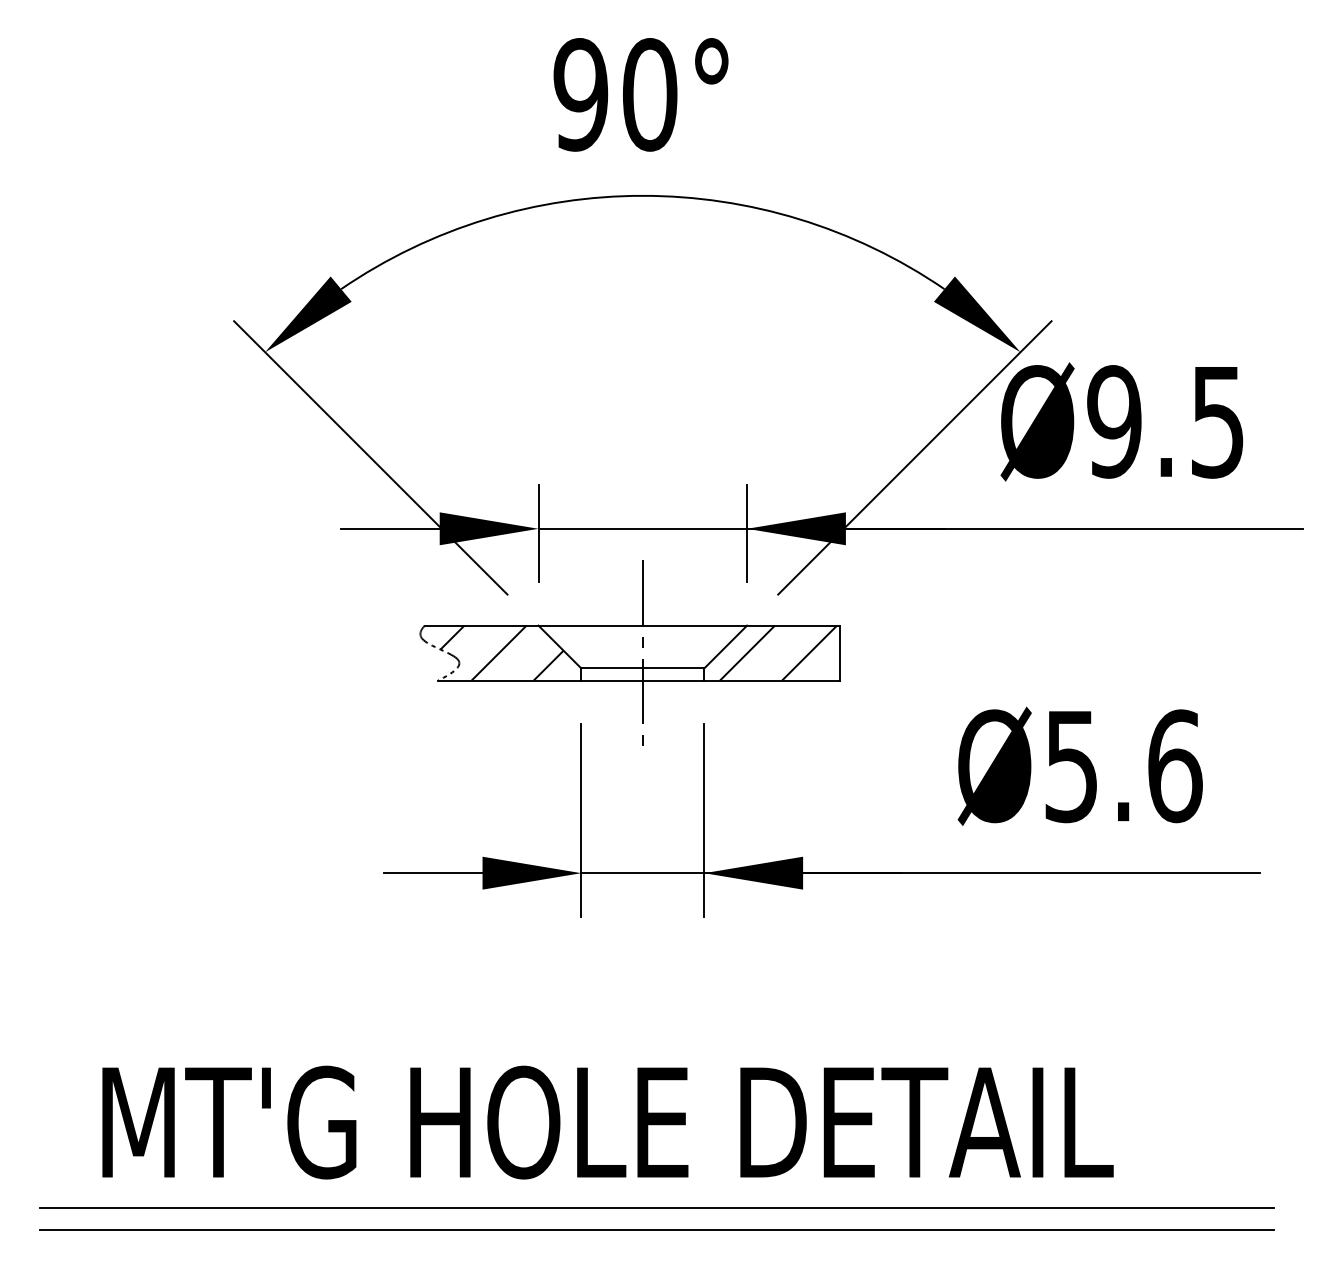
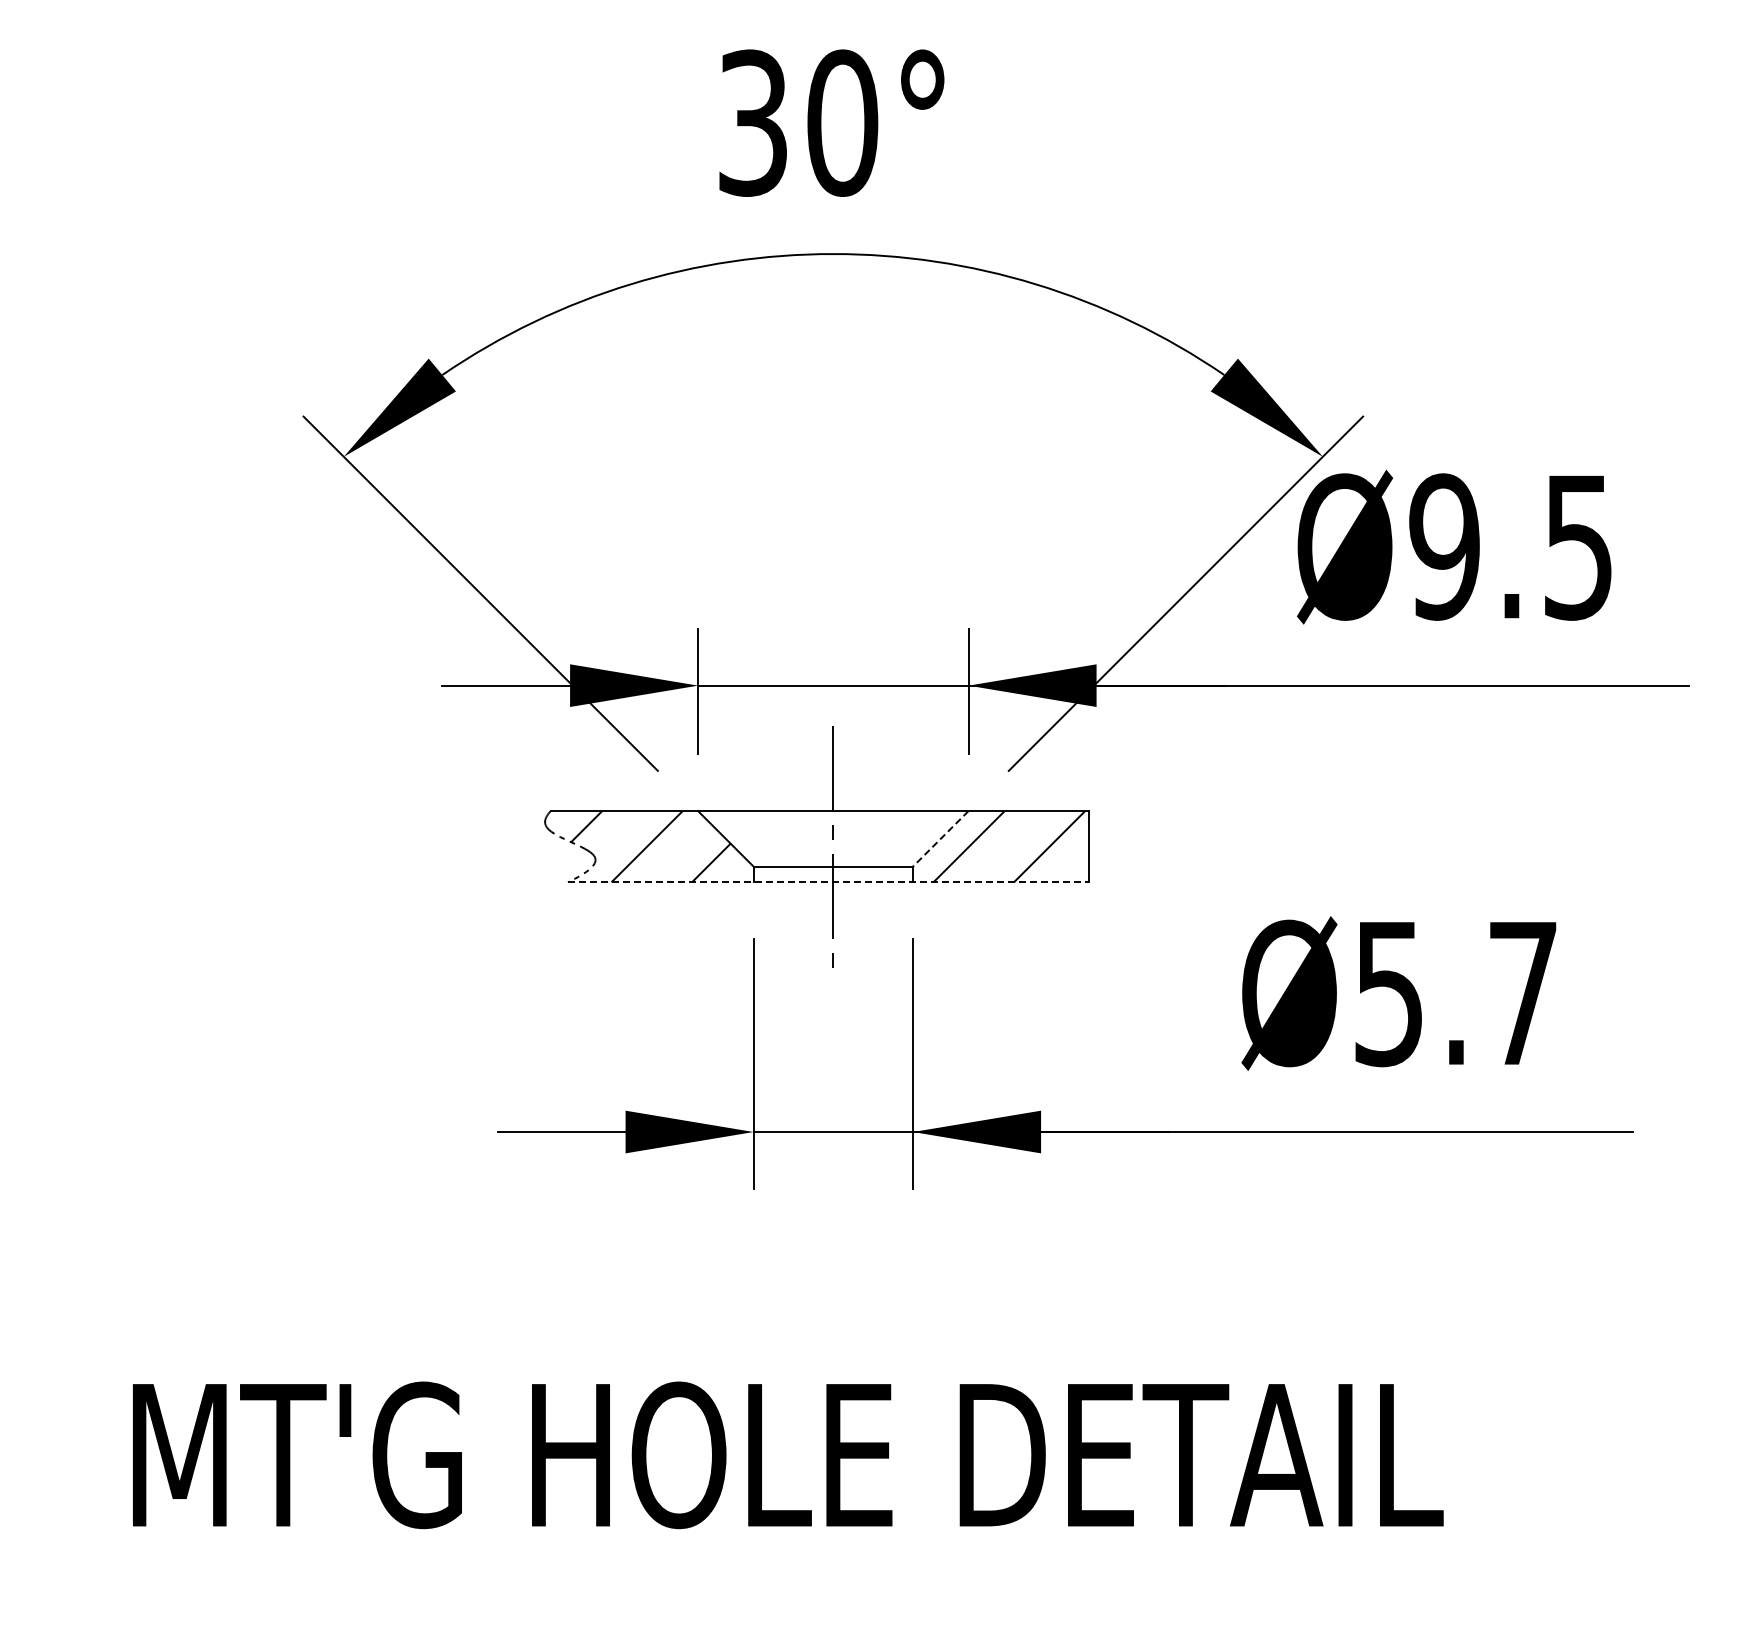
text: (580, 94) -> (752, 122), 90° -> 30°
line: (725, 647) -> (940, 839), solid -> dashed
line: (639, 680) -> (828, 882), solid -> dashed
text: (1175, 766) -> (1523, 993), Ø5.6 -> Ø5.7
line: (656, 1208) -> (851, 1566), removed
line: (656, 1229) -> (851, 1594), removed

